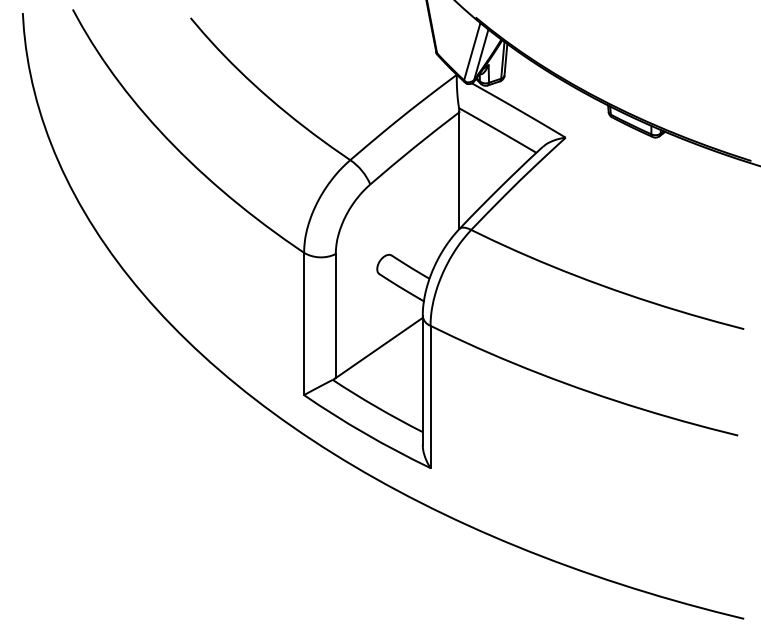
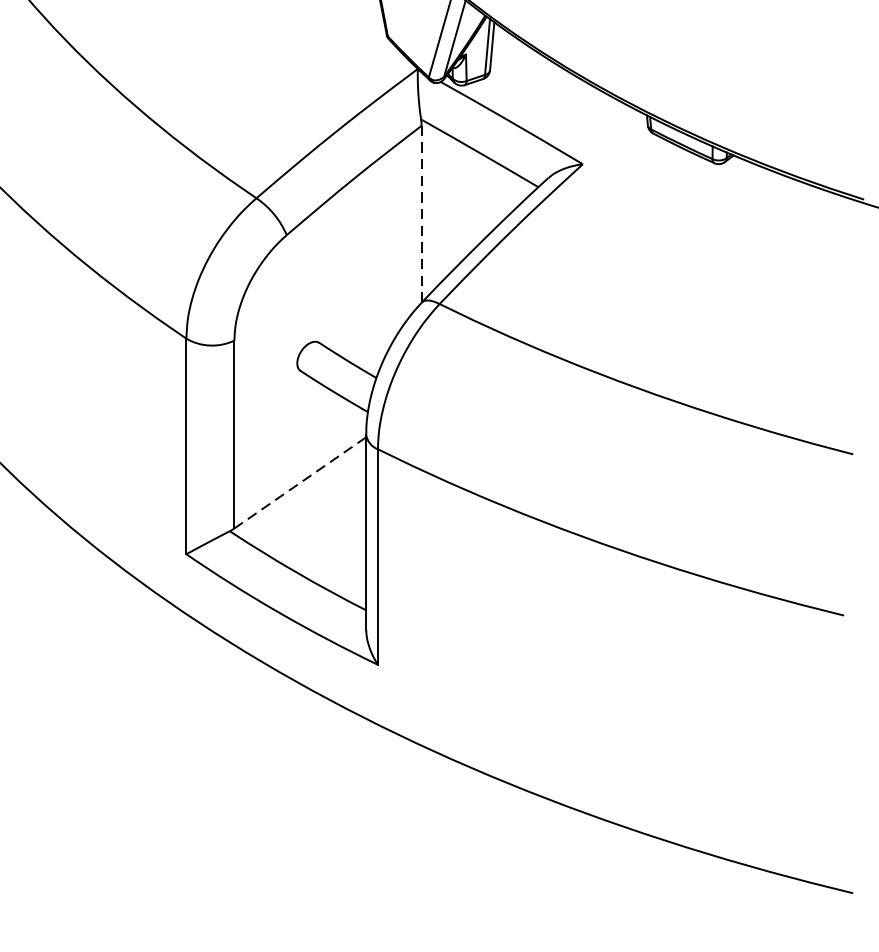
line: (459, 170) -> (421, 213), solid -> dashed
line: (379, 347) -> (300, 482), solid -> dashed

